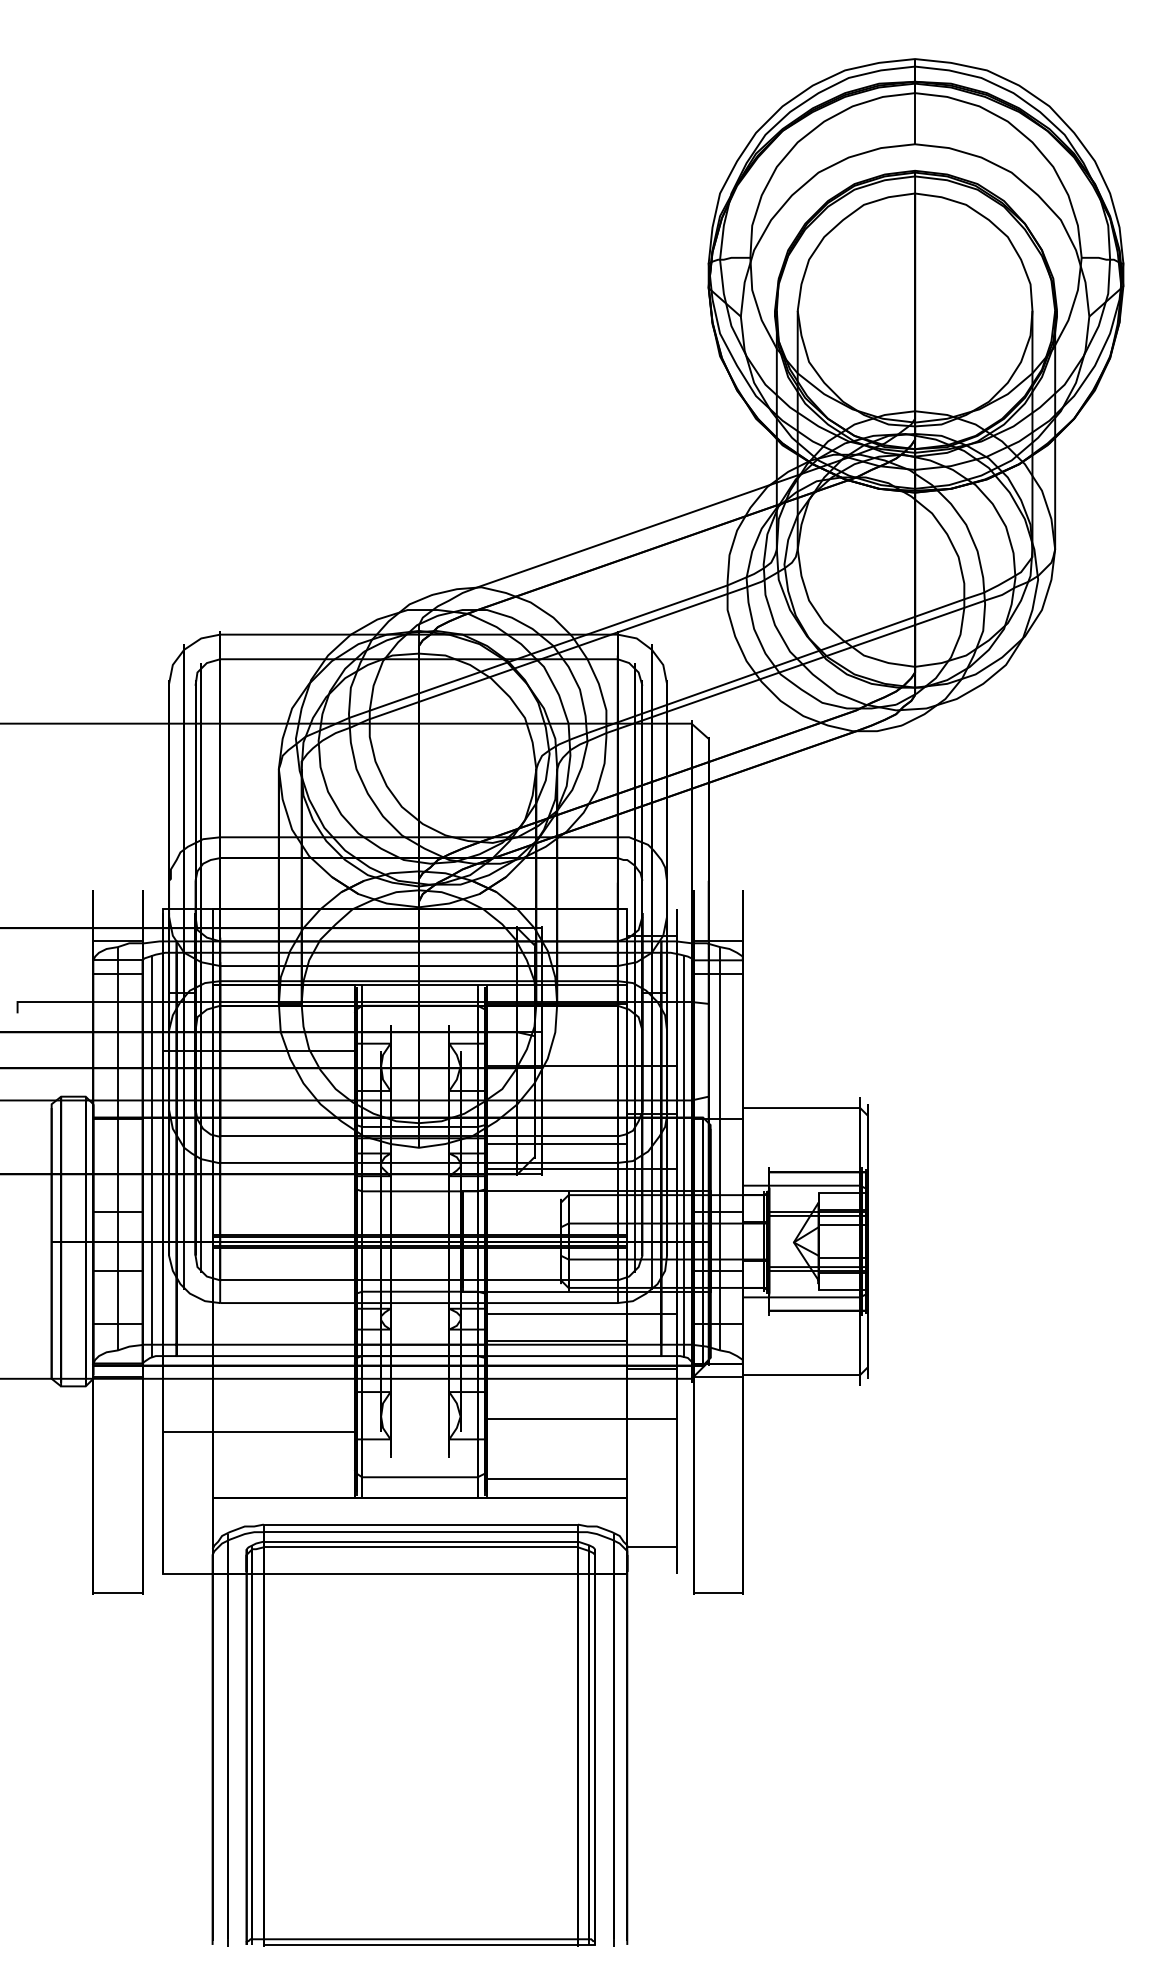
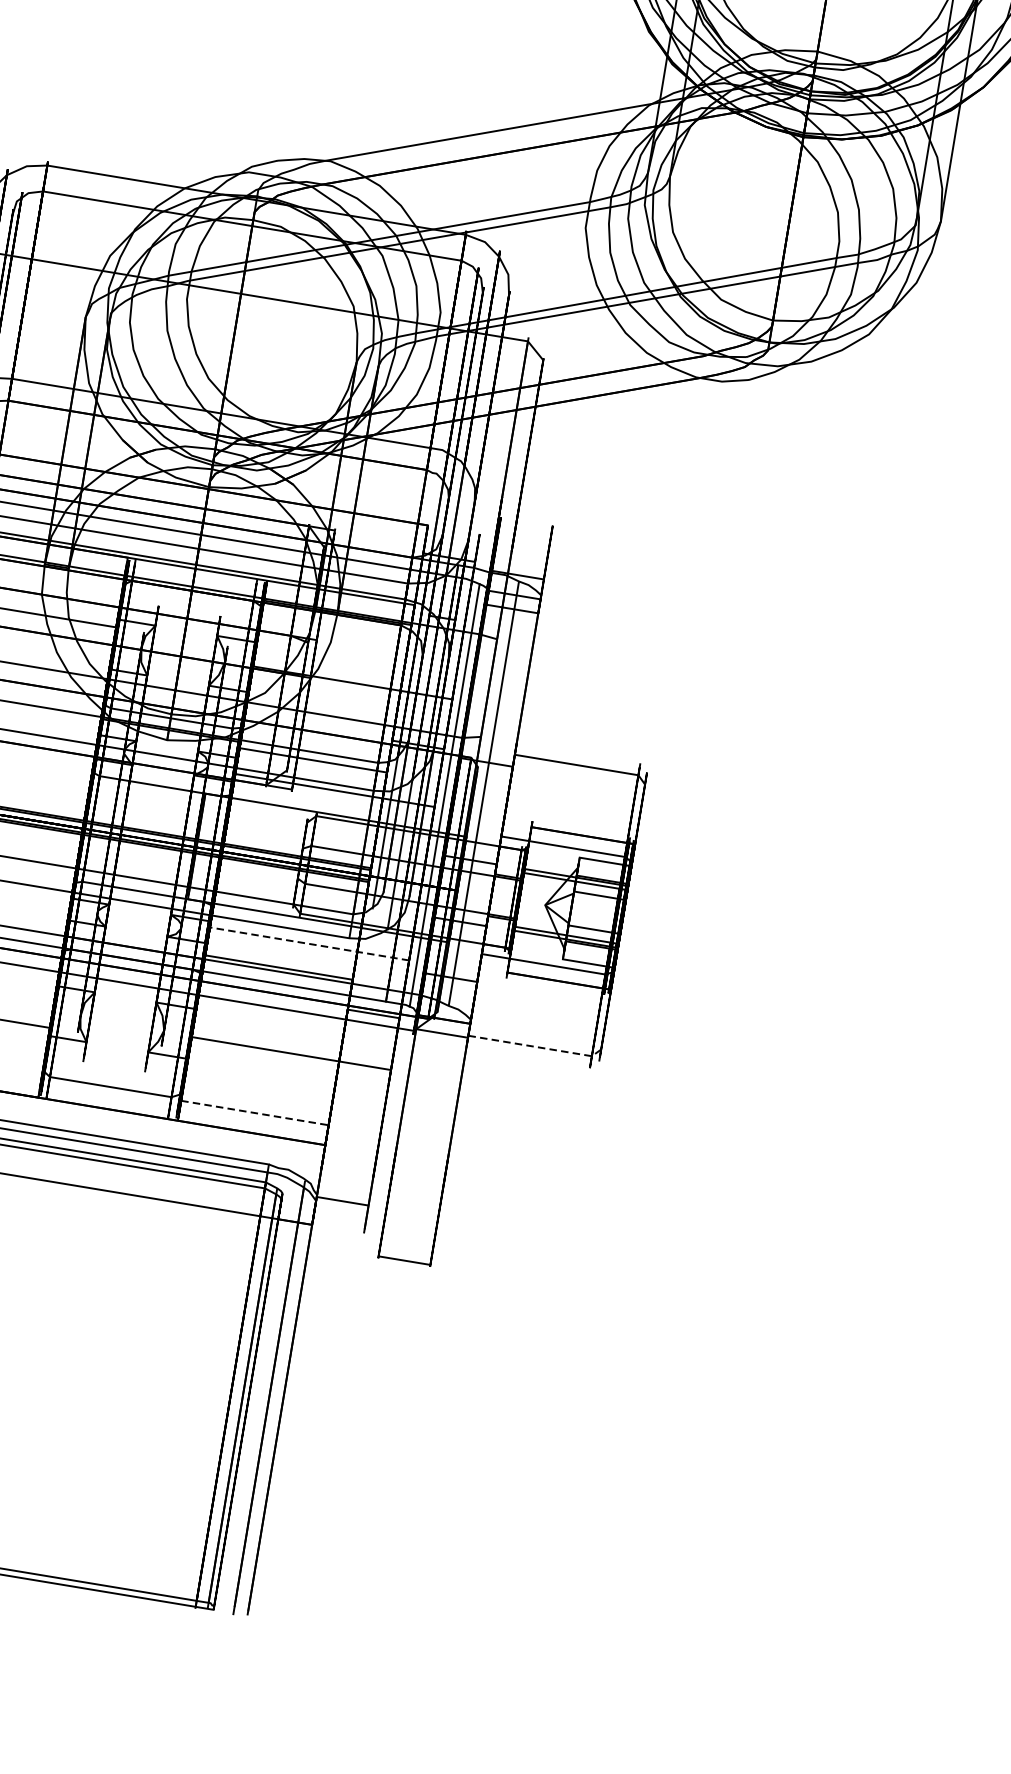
line: (581, 1314) -> (309, 943), solid -> dashed
line: (807, 1375) -> (536, 1047), solid -> dashed
line: (557, 1479) -> (255, 1113), solid -> dashed

